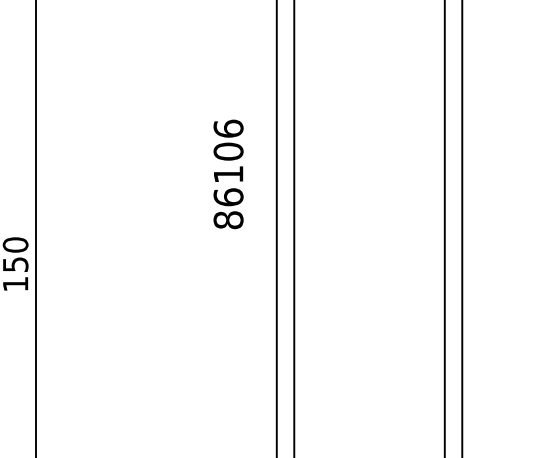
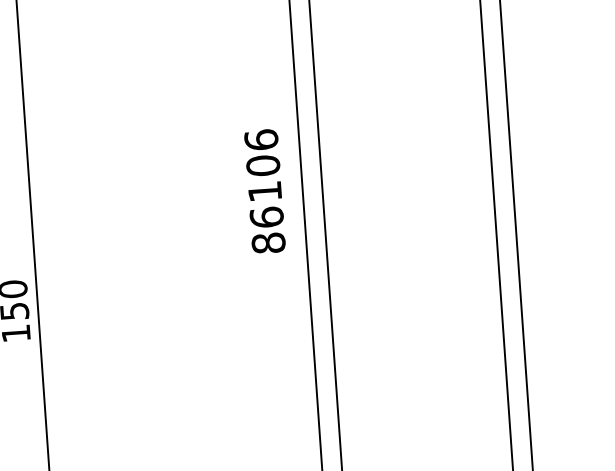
text: (228, 174) -> (264, 191), moved

